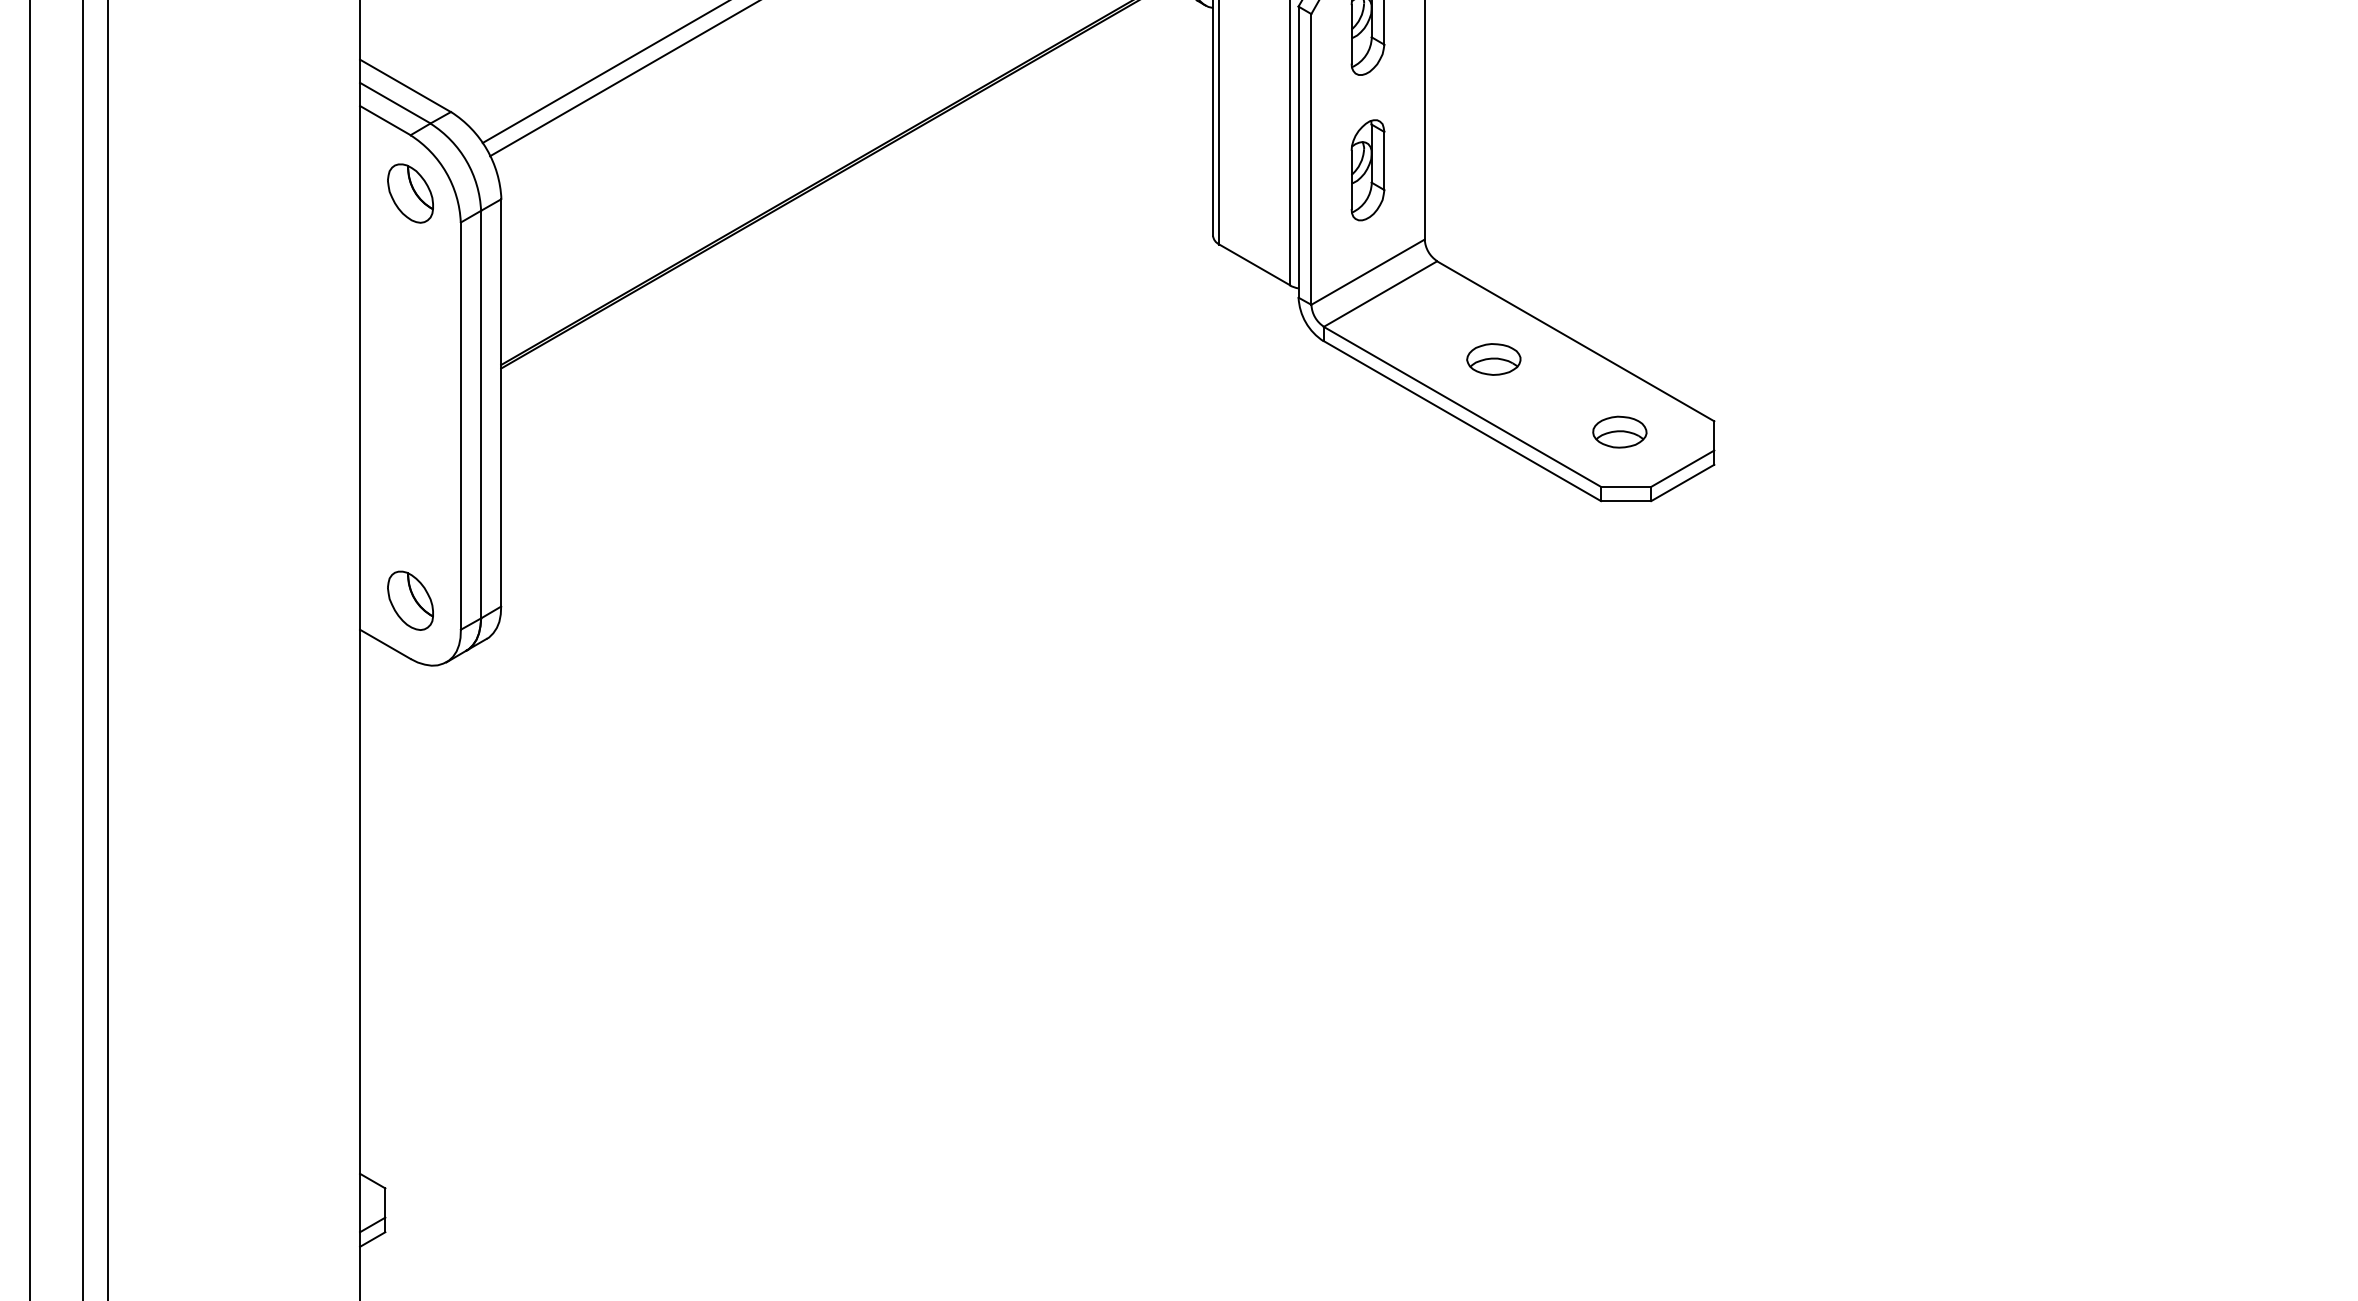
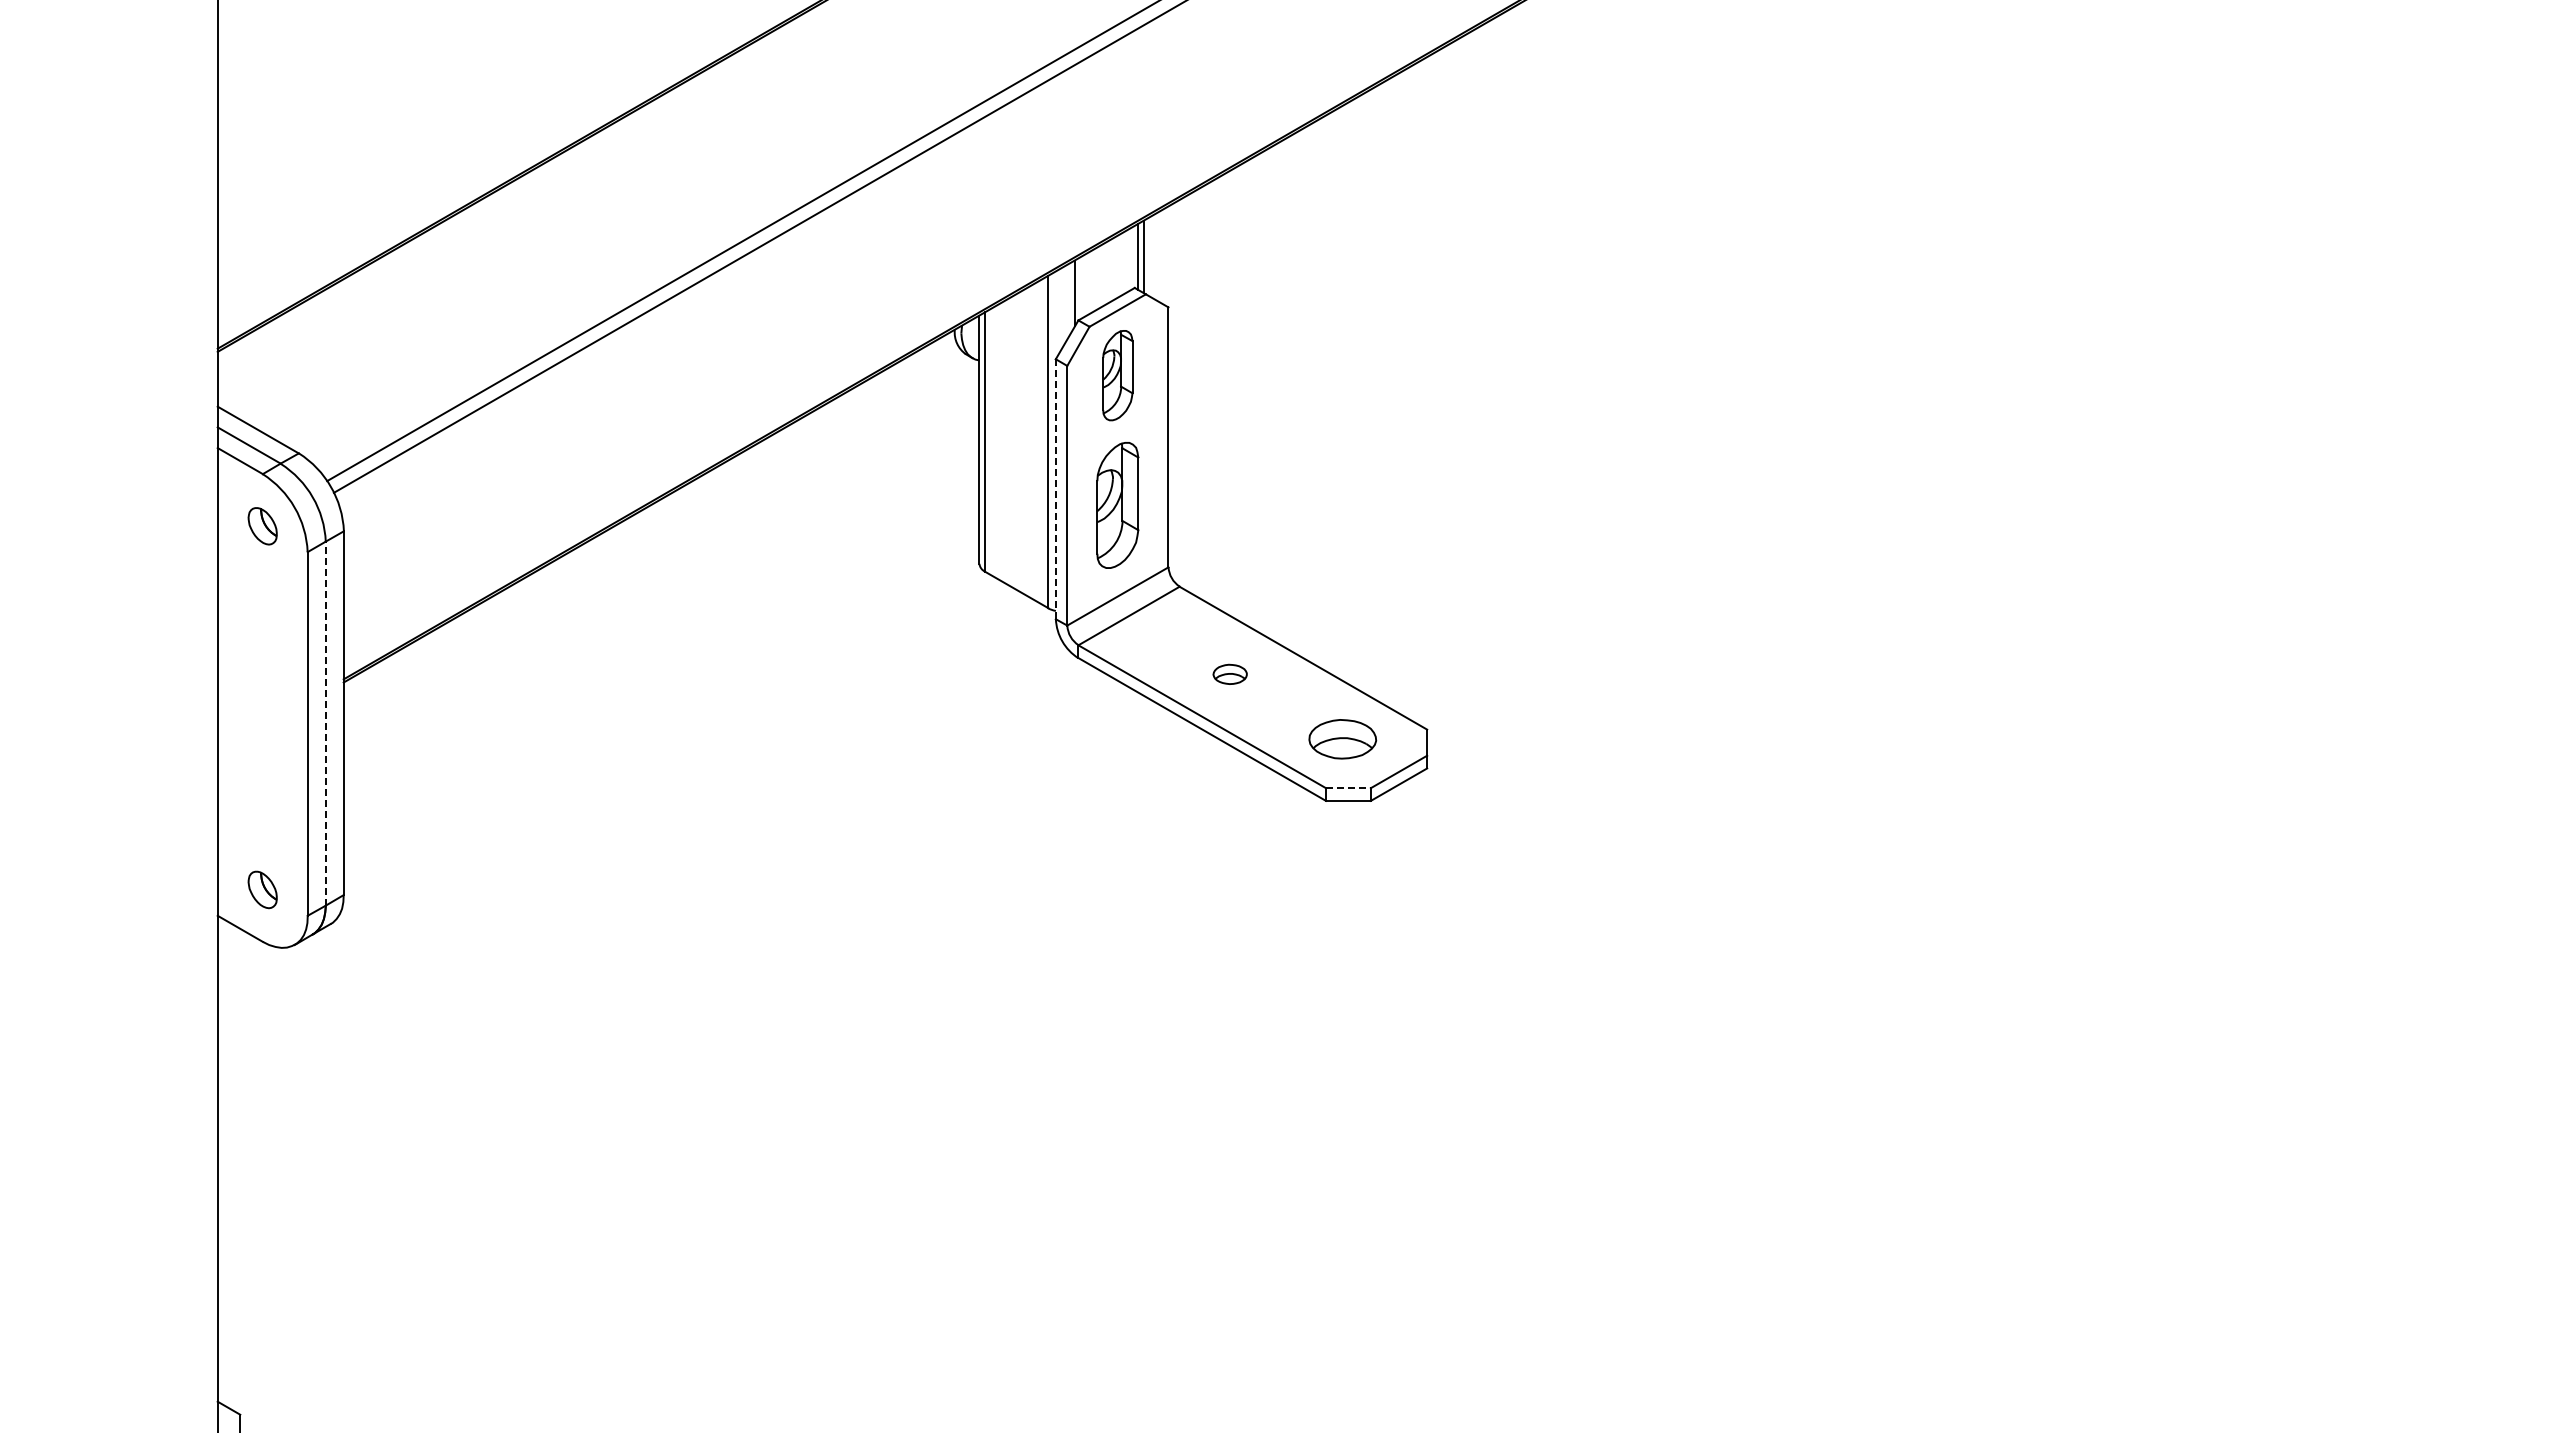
line: (1298, 152) -> (1055, 489), solid -> dashed
part: (1367, 170) -> (1117, 505), size x1.4
part: (410, 193) -> (262, 526), size x0.7
part: (1492, 359) -> (1229, 674), size x0.7
line: (480, 414) -> (325, 723), solid -> dashed
part: (1619, 432) -> (1342, 739), size x1.4
line: (1626, 487) -> (1348, 788), solid -> dashed
part: (410, 600) -> (262, 889), size x0.7

